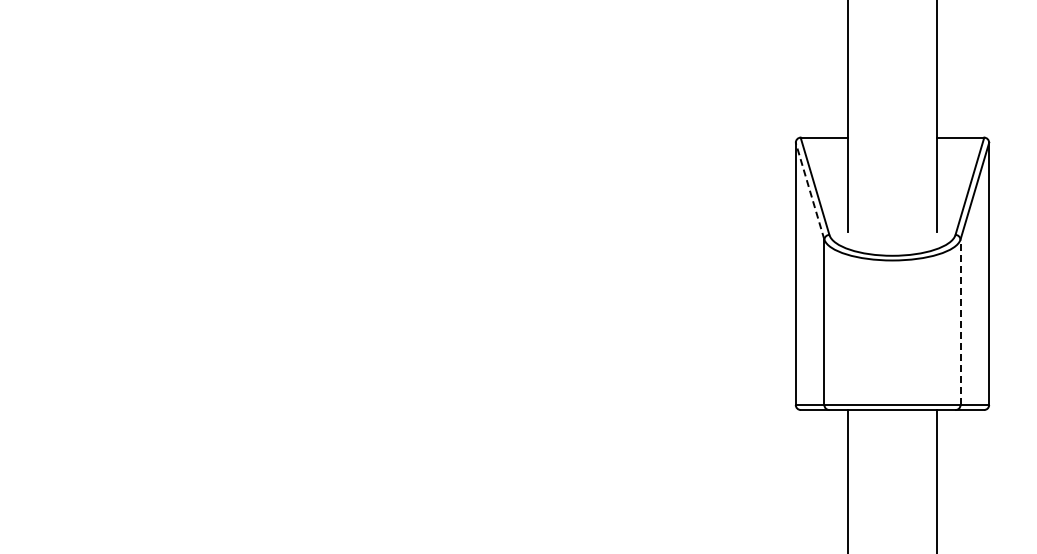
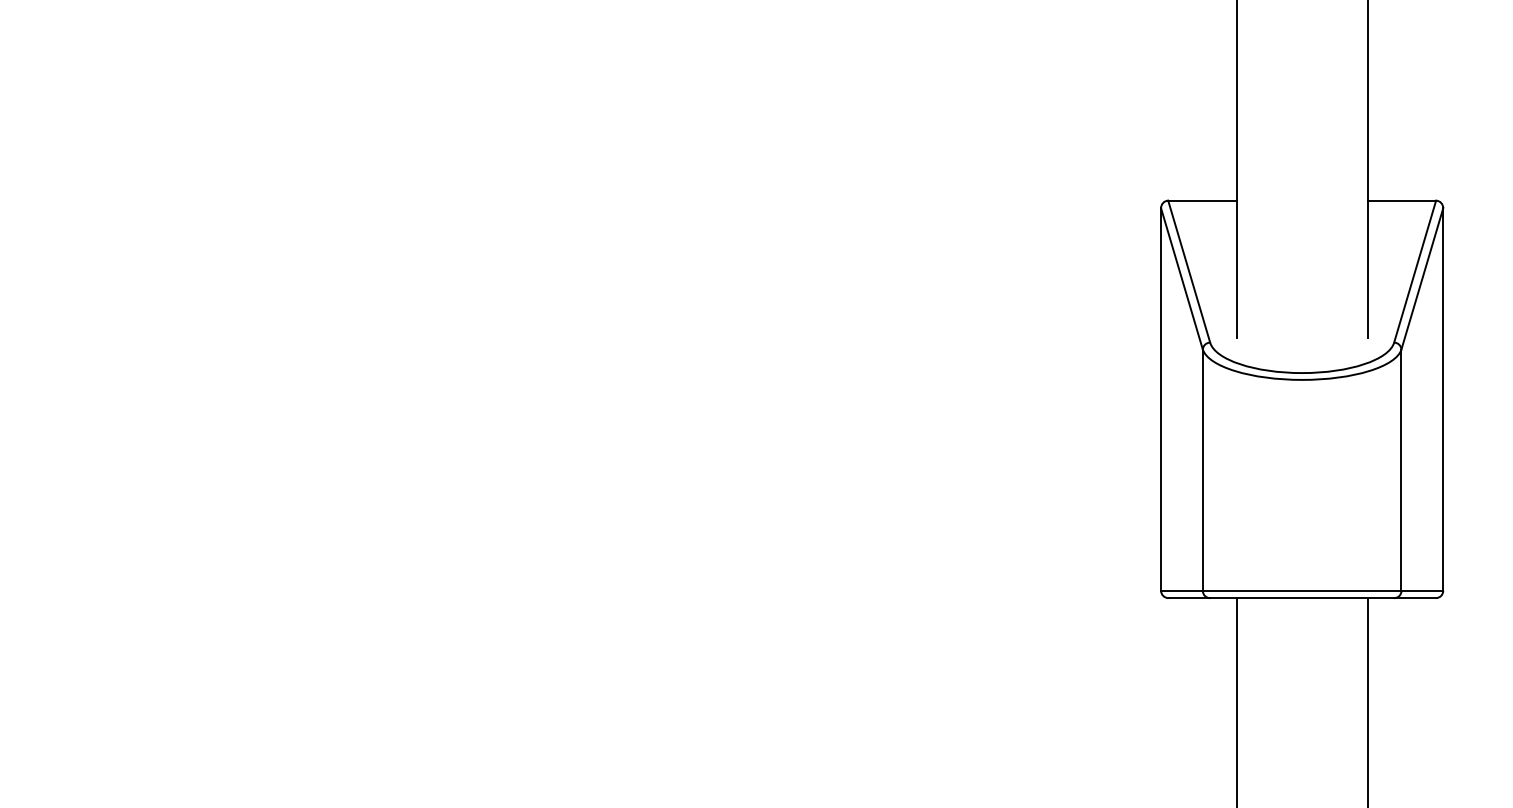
line: (809, 190) -> (1181, 277), dashed -> solid
line: (960, 322) -> (1401, 470), dashed -> solid

